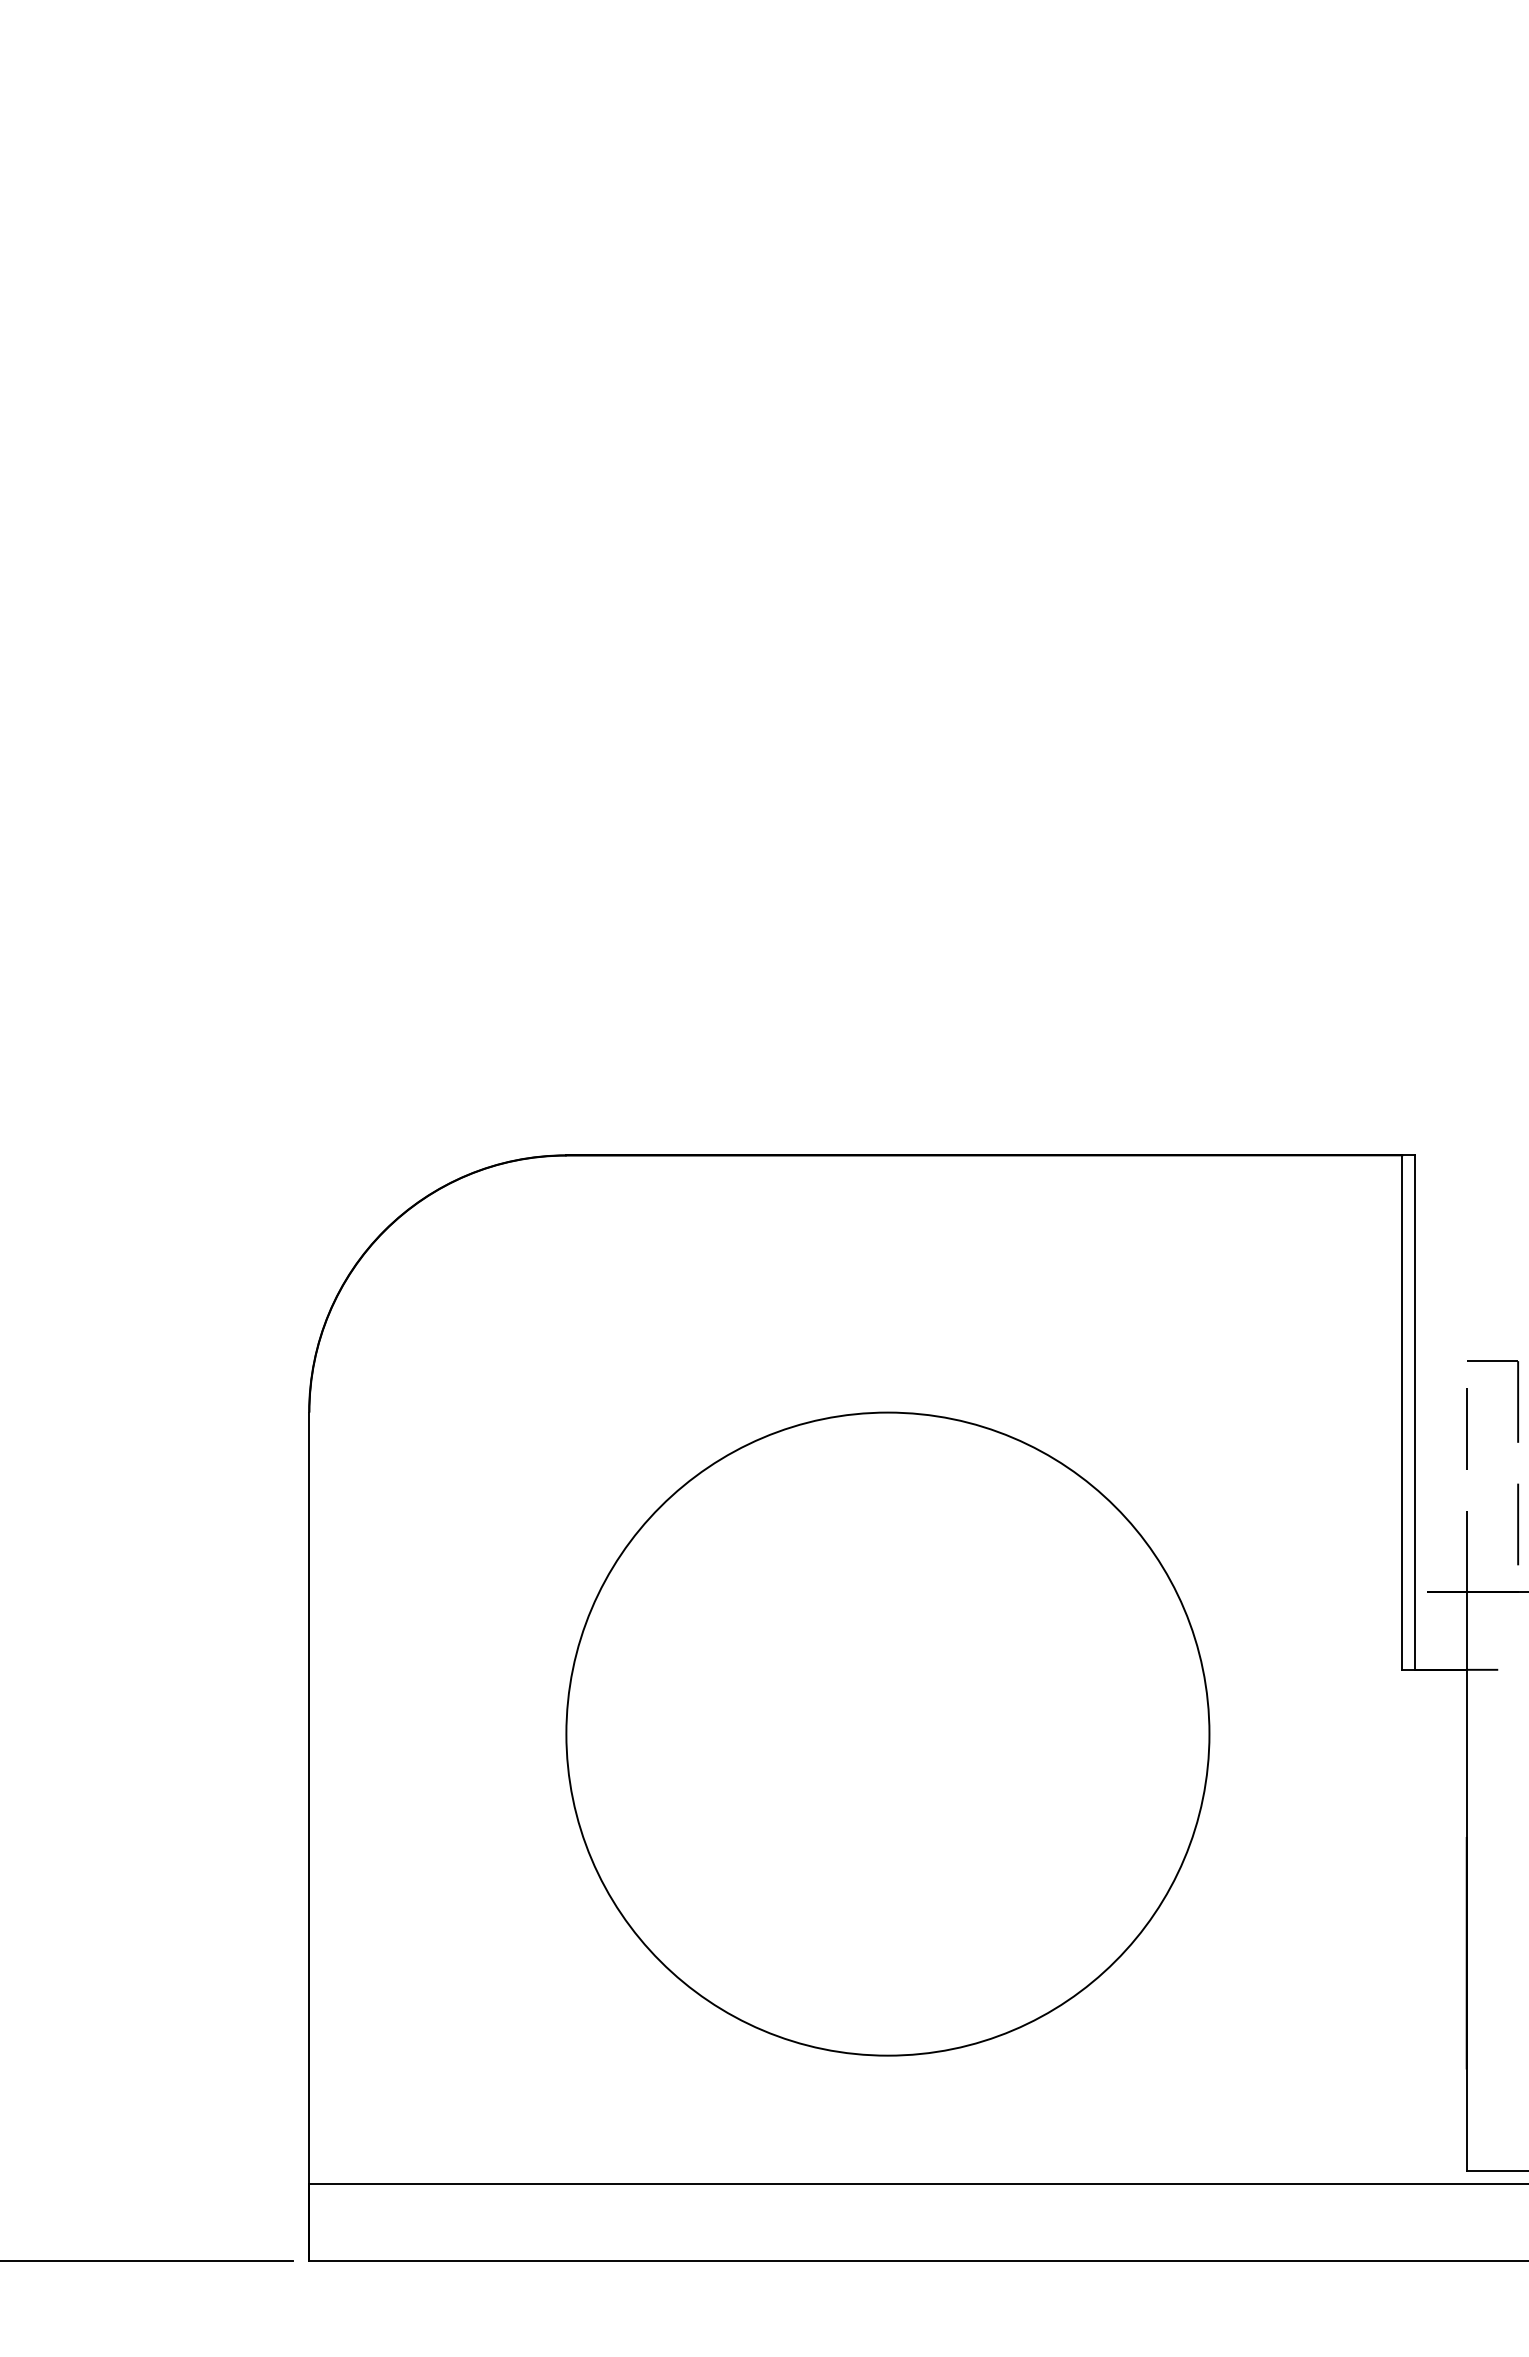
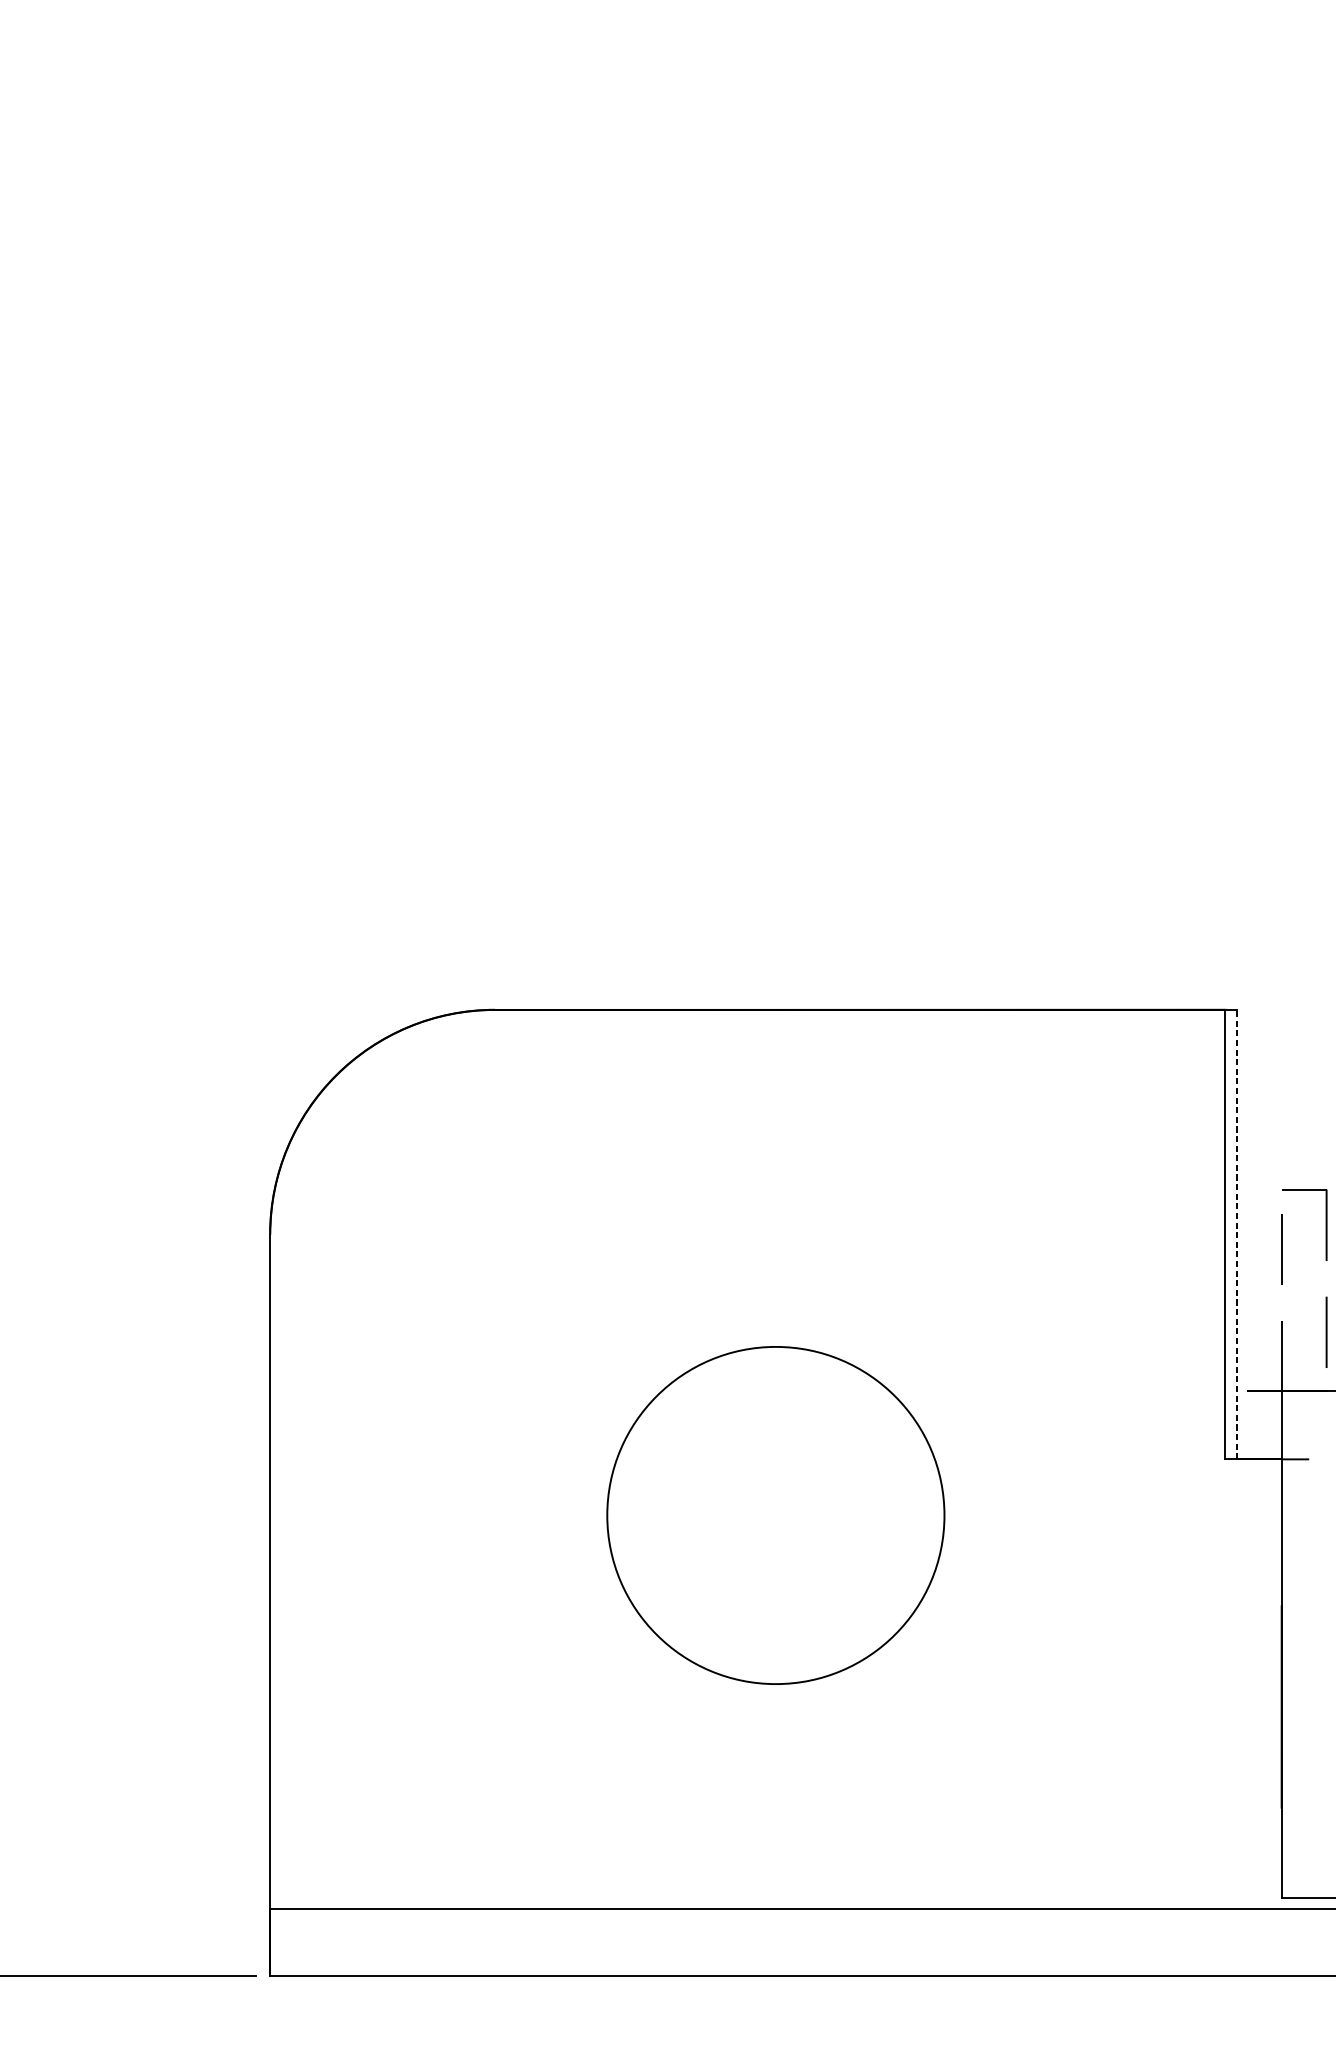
line: (1415, 1412) -> (1236, 1234), solid -> dashed
circle: (887, 1733) -> (775, 1515), size x0.6

